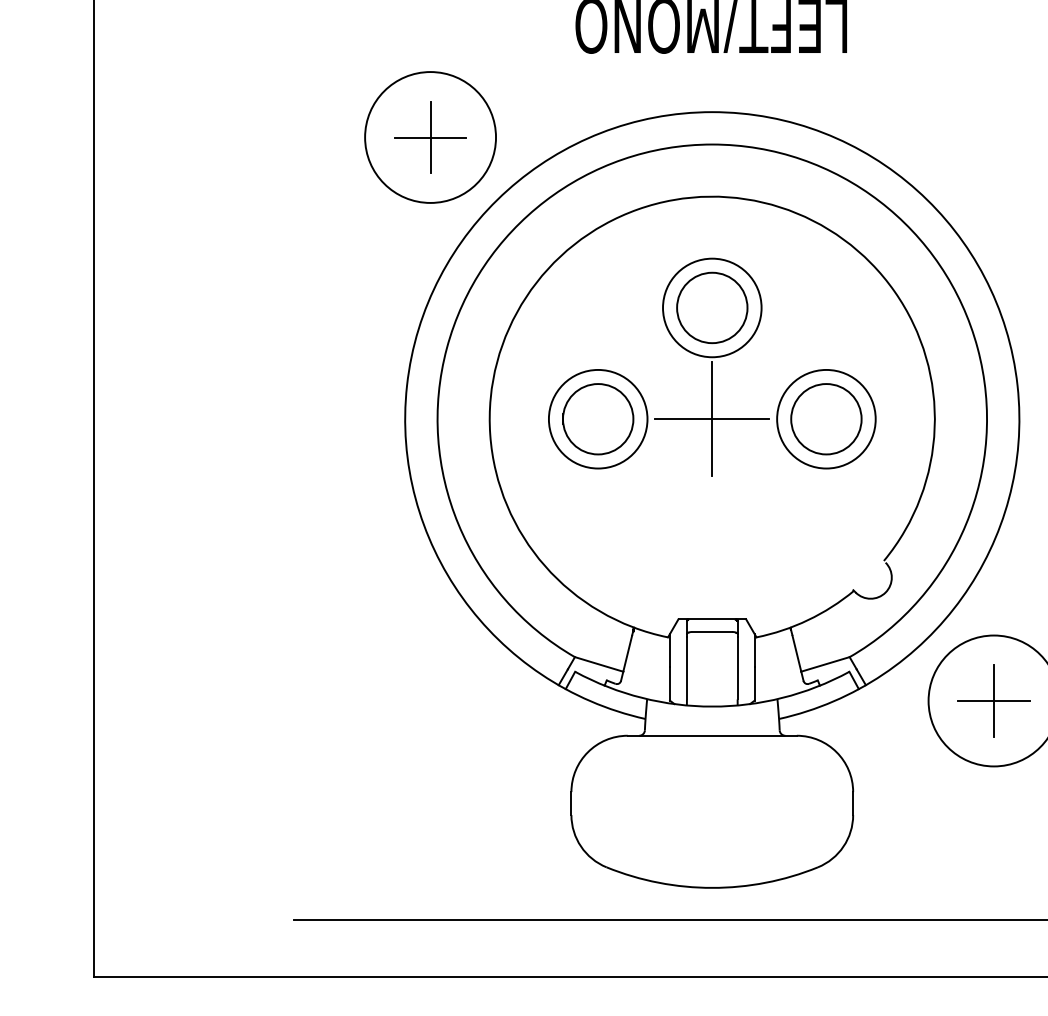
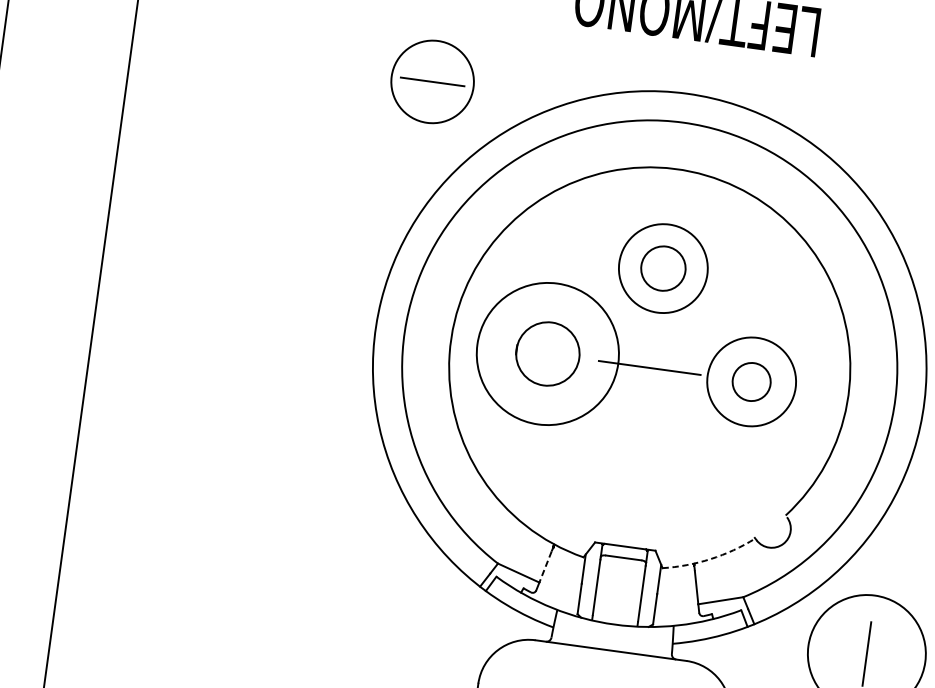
circle: (430, 137) -> (432, 81), size x0.7
line: (430, 137) -> (432, 81), removed
circle: (712, 307) -> (663, 268), size x0.7
circle: (597, 418) -> (547, 353), size x1.6
line: (712, 419) -> (649, 368), removed
circle: (826, 419) -> (751, 382), size x0.6
arc: (808, 620) -> (711, 559), solid -> dashed
line: (627, 654) -> (545, 567), solid -> dashed
line: (993, 700) -> (866, 653), removed

